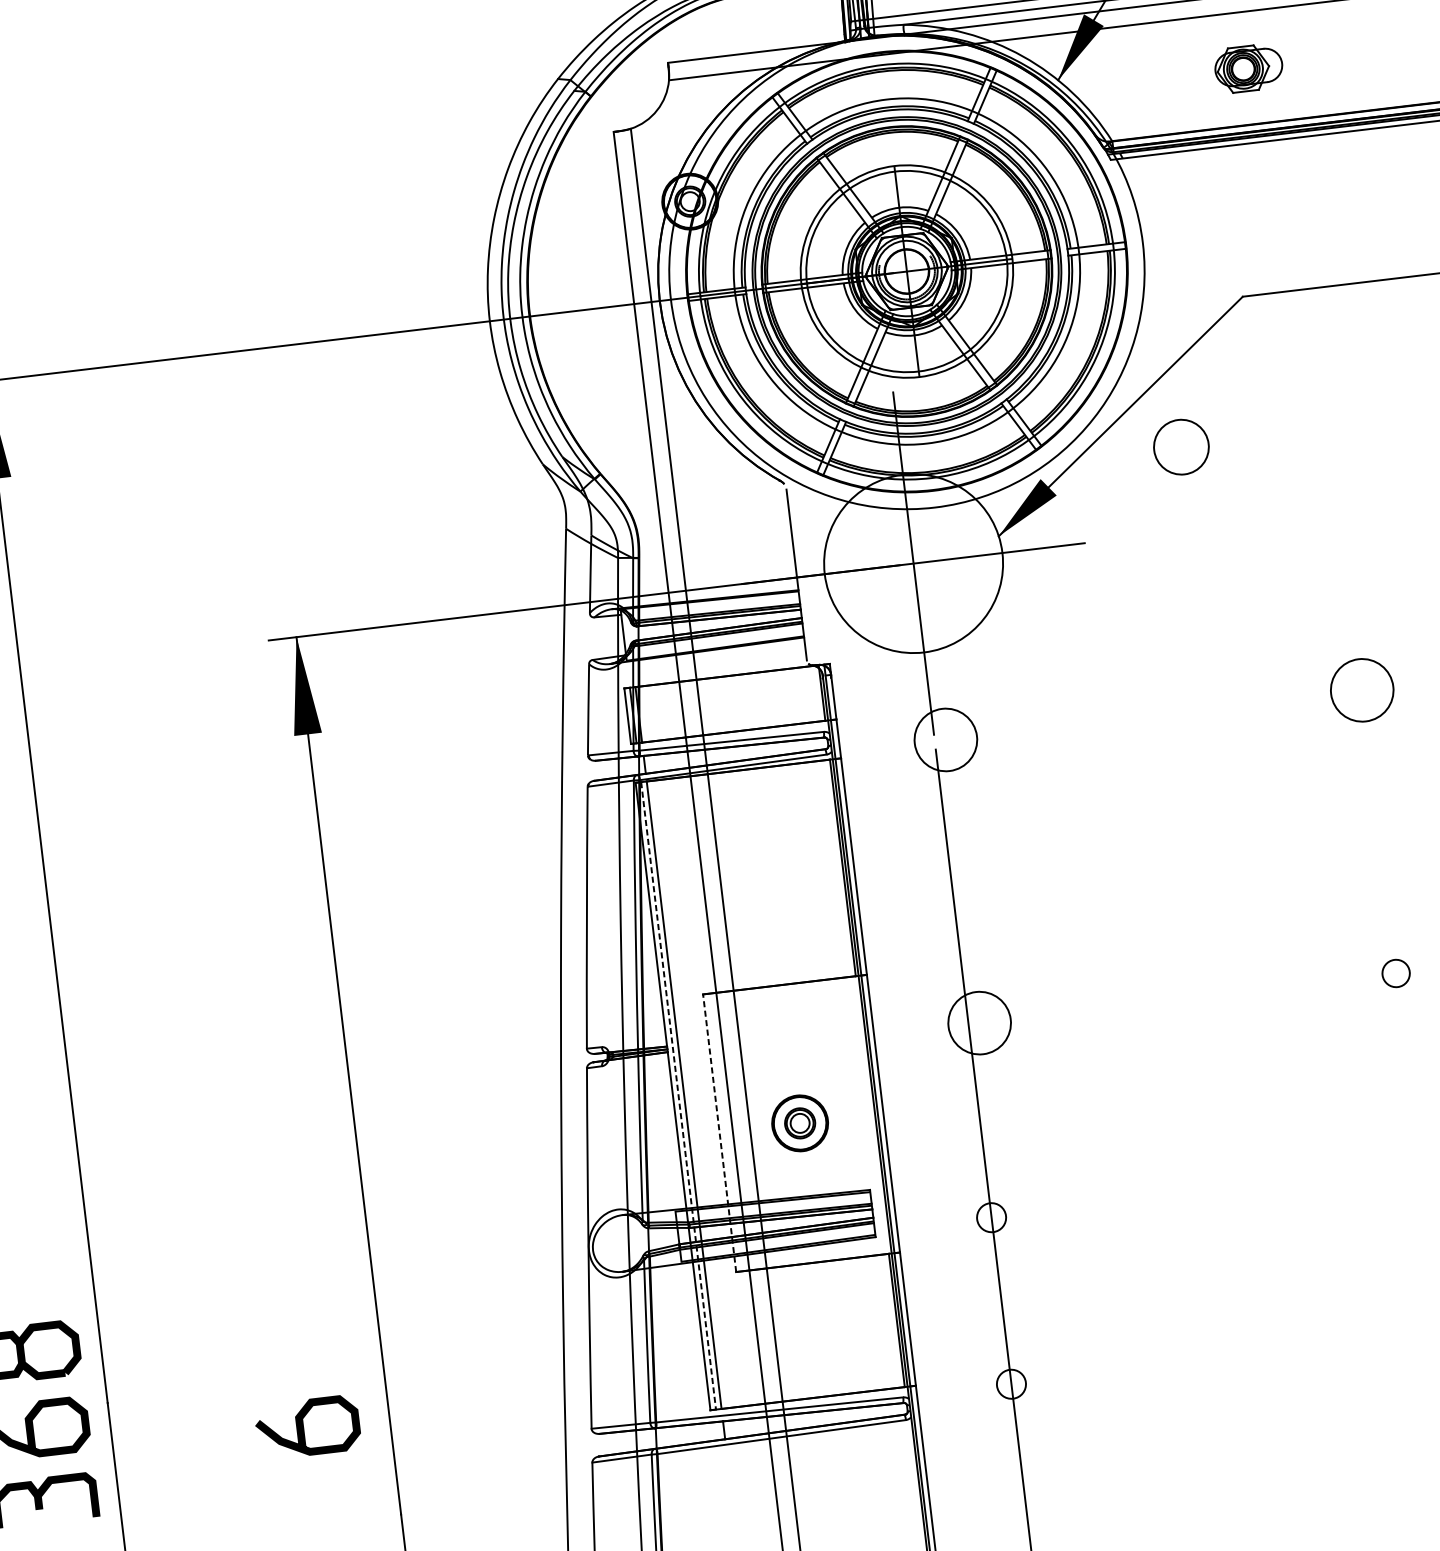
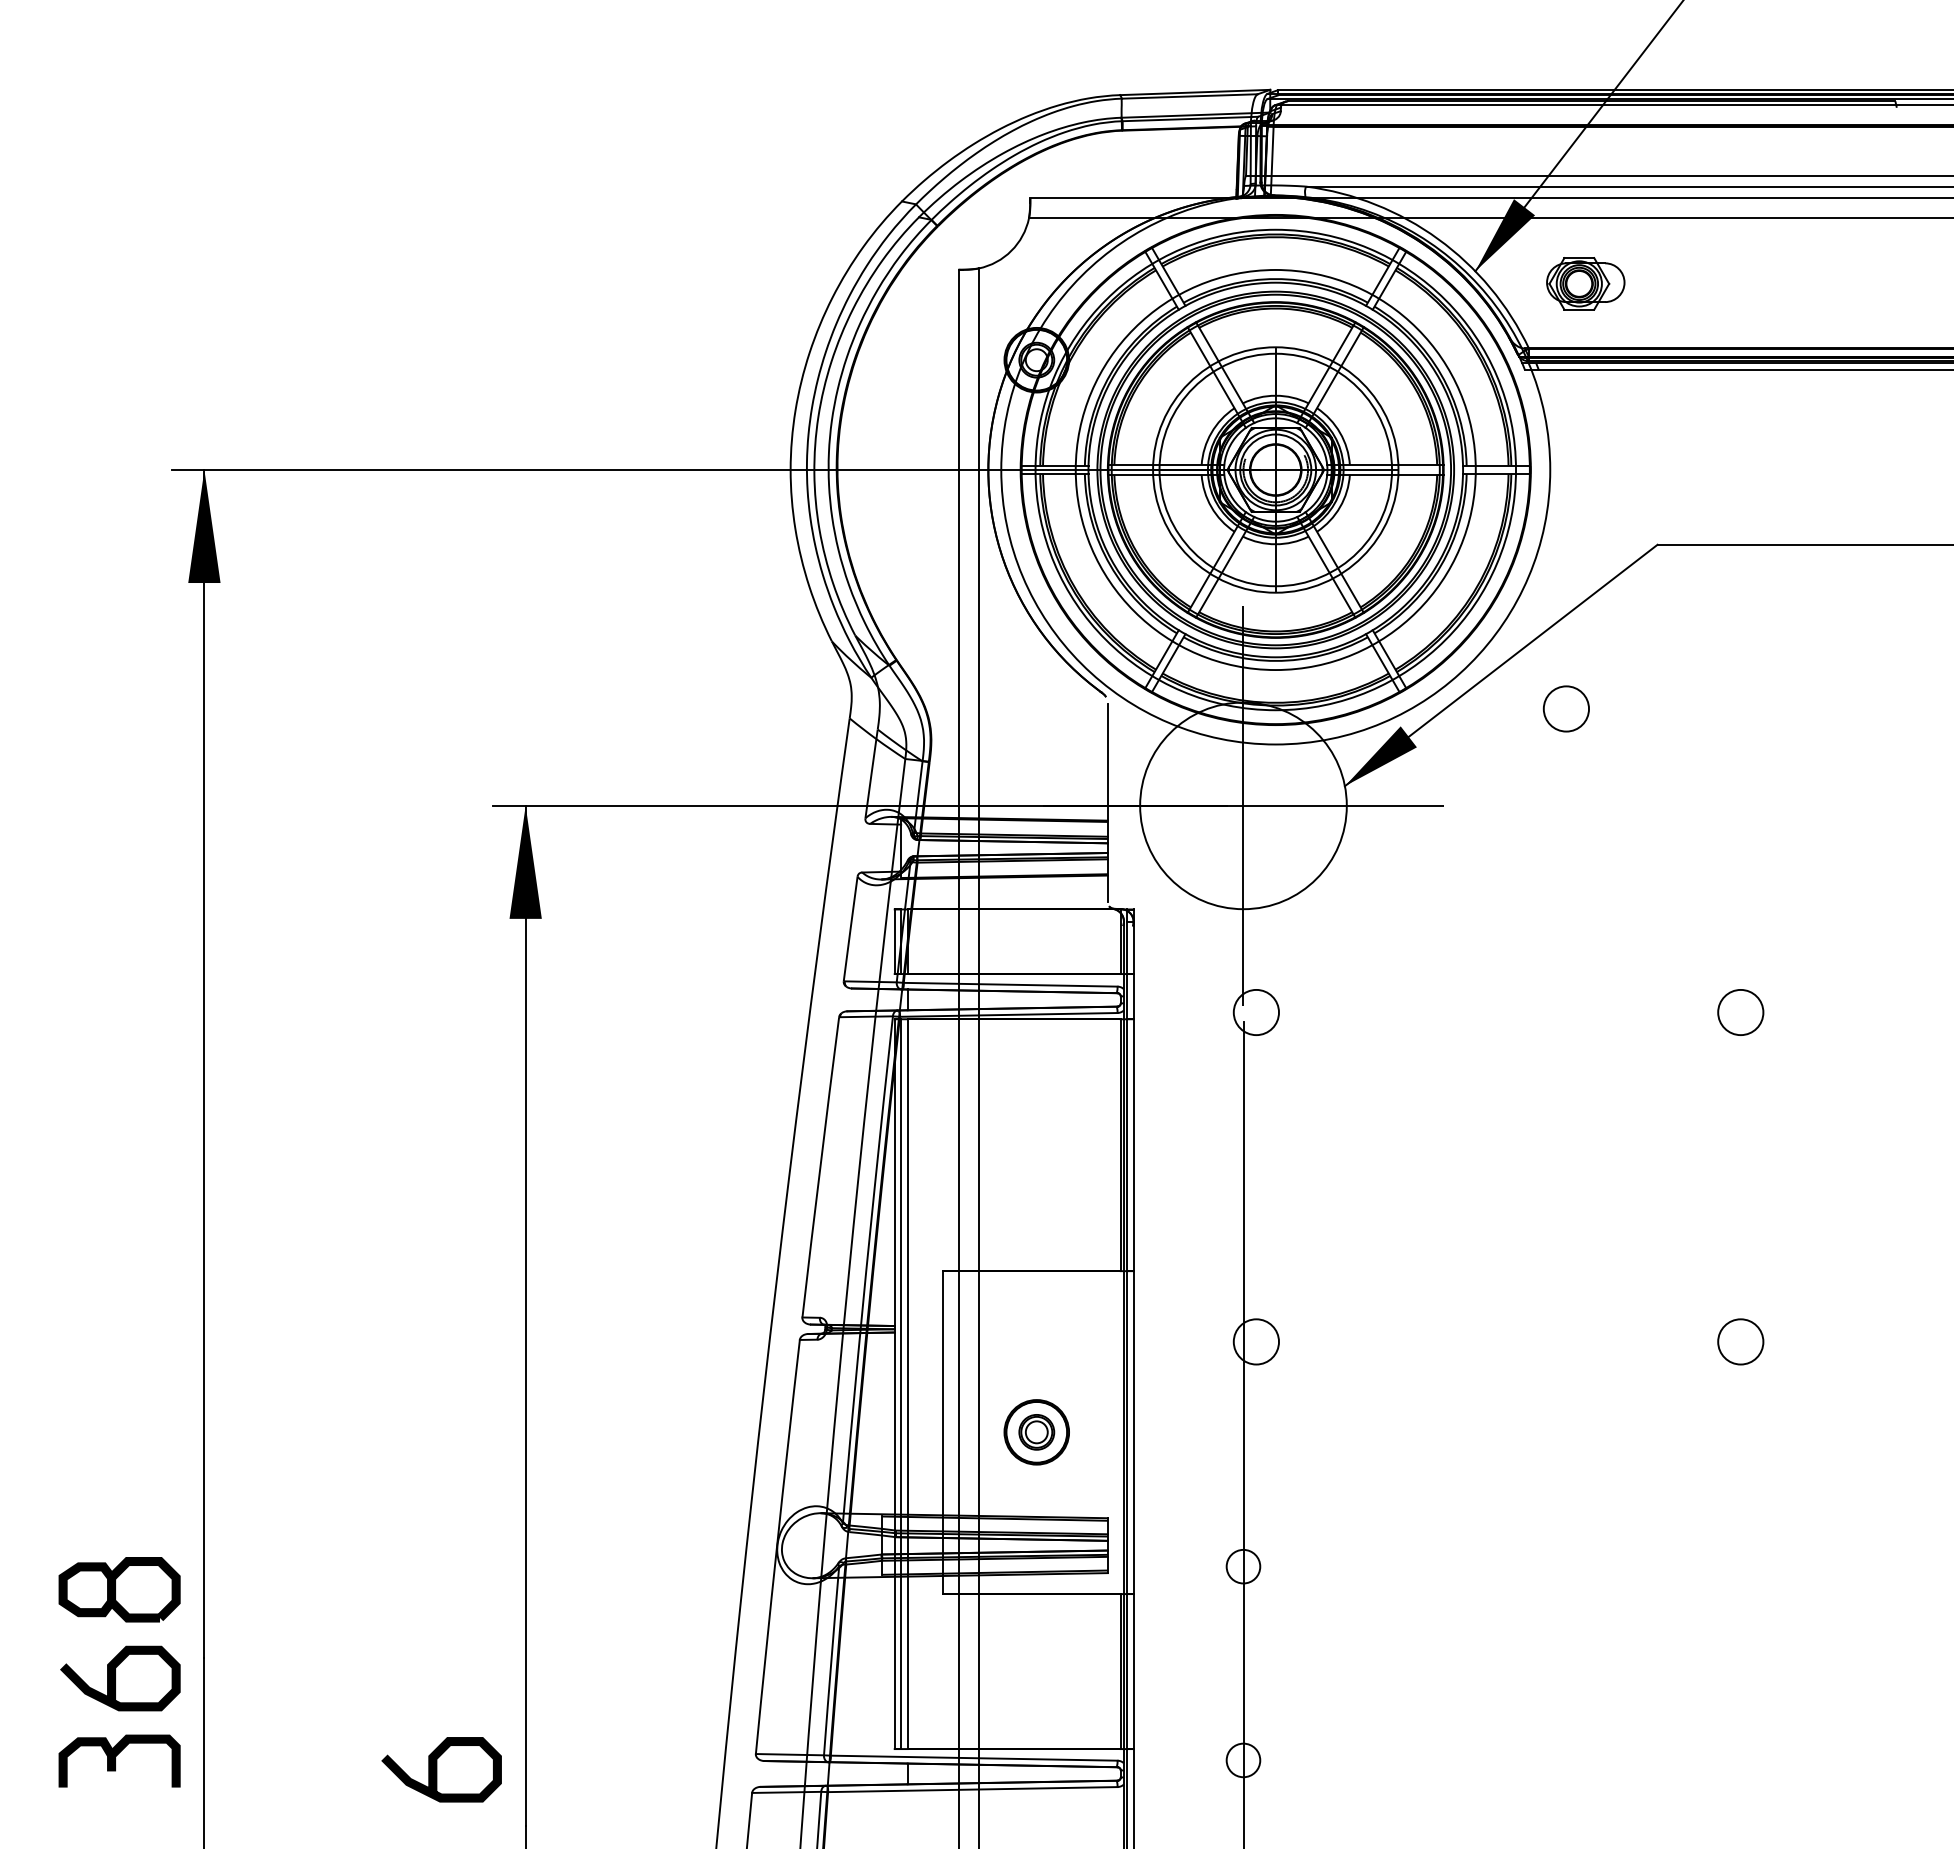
part: (1248, 68) -> (1585, 283), moved
circle: (1180, 446) -> (1565, 708), size x0.71
circle: (1362, 690) -> (1740, 1012), size x0.62
circle: (945, 739) -> (1256, 1012), size x0.62
circle: (1395, 973) -> (1740, 1341), size x1.43
circle: (979, 1022) -> (1256, 1341), size x0.62
line: (678, 1096) -> (901, 1384), dashed -> solid
line: (719, 1133) -> (943, 1432), dashed -> solid
curve: (304, 1427) -> (437, 1769), moved

